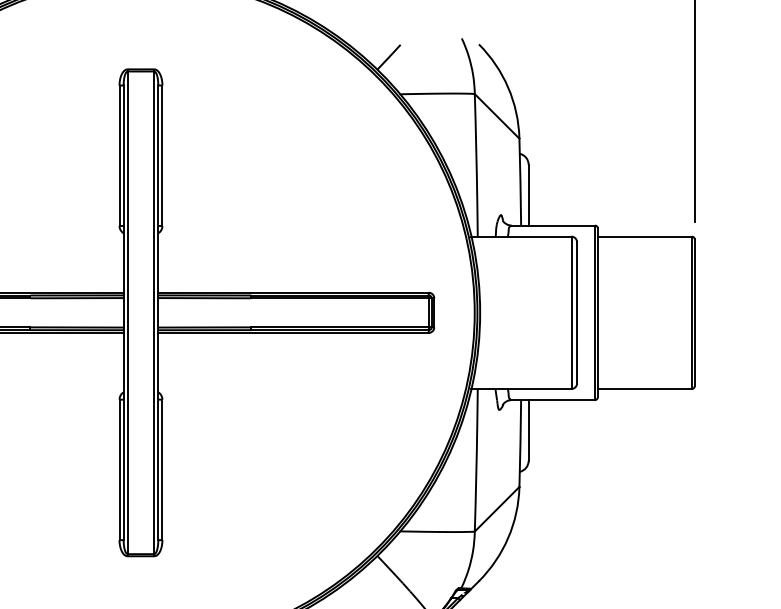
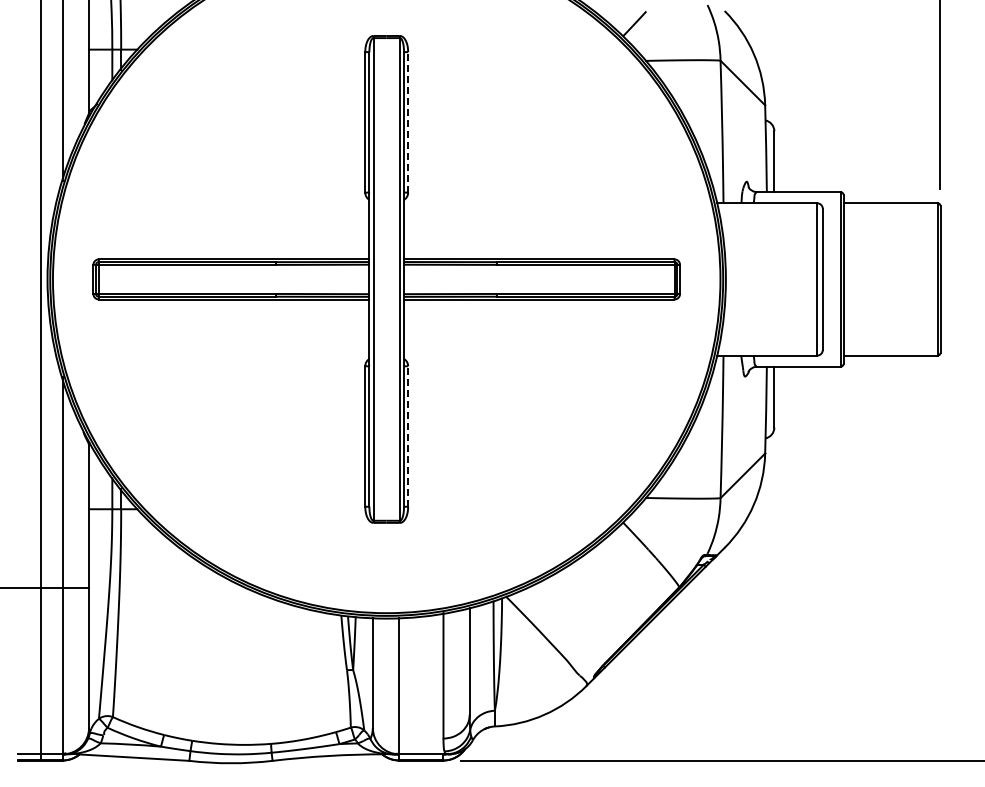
line: (162, 154) -> (408, 121), solid -> dashed
line: (162, 468) -> (408, 435), solid -> dashed

